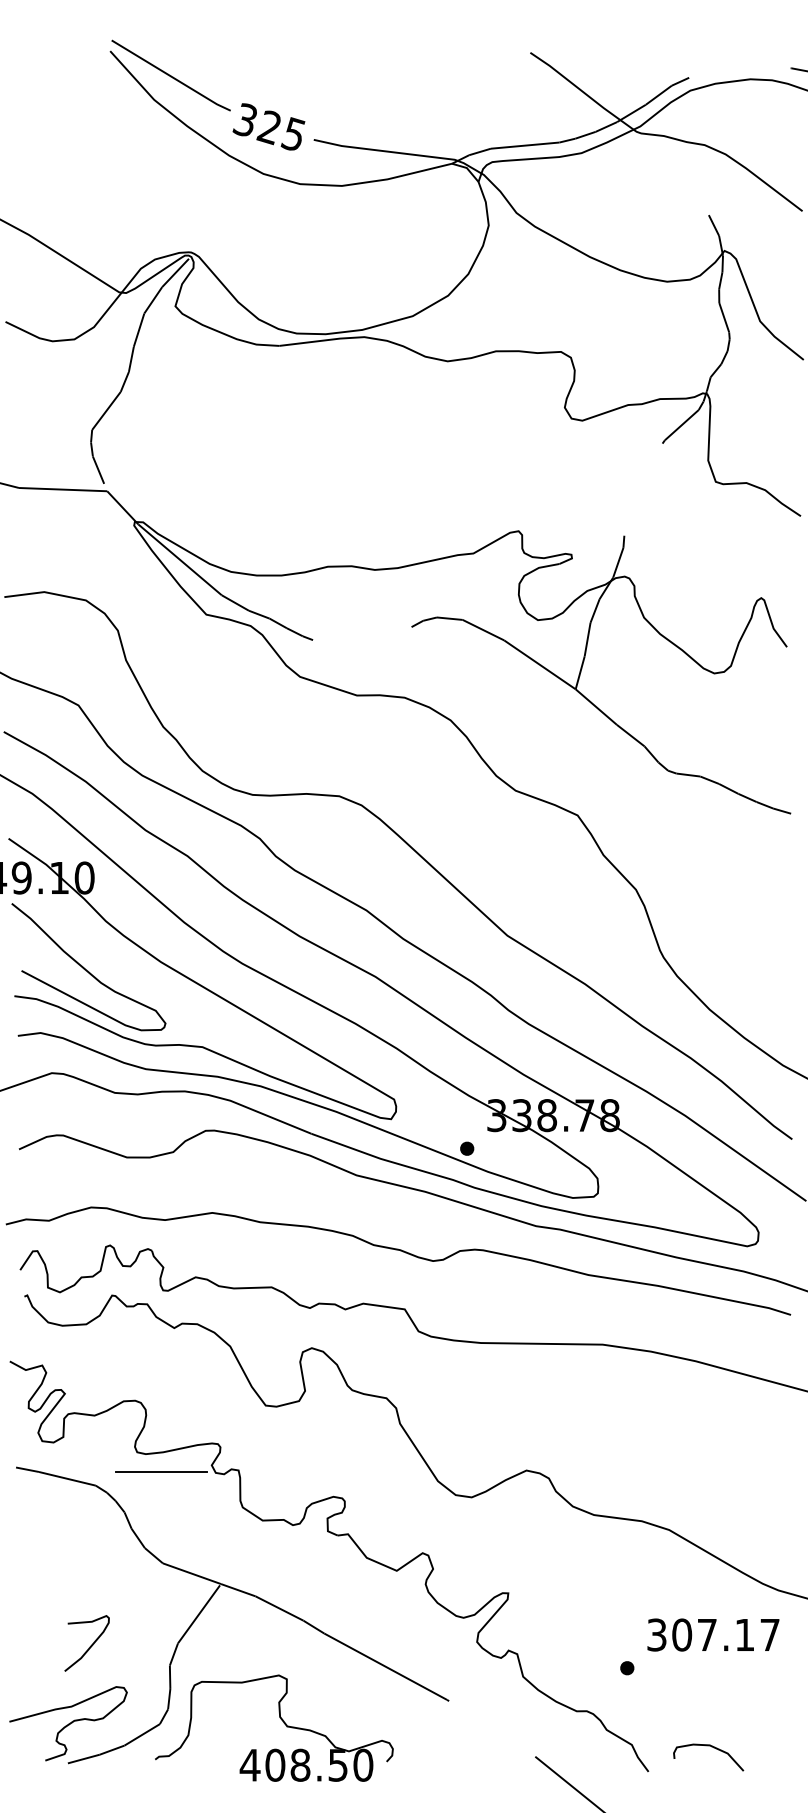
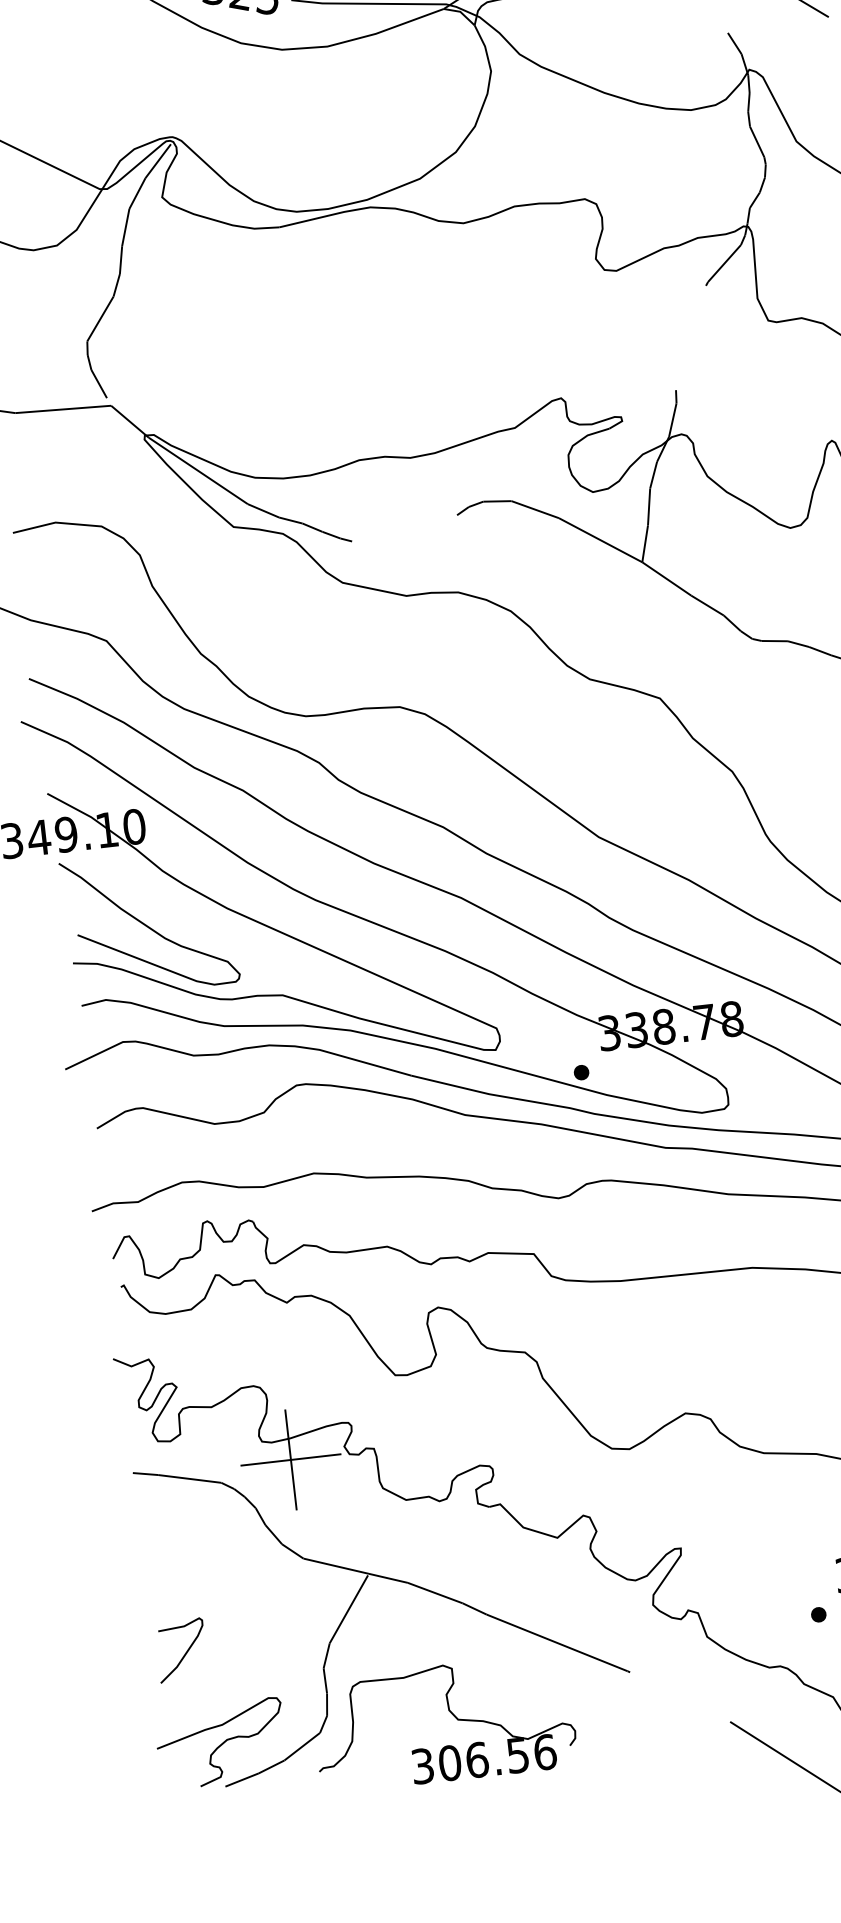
line: (161, 1471) -> (290, 1459), added
curve: (89, 1646) -> (184, 1653), moved
text: (306, 1764) -> (483, 1758), 408.50 -> 306.56

